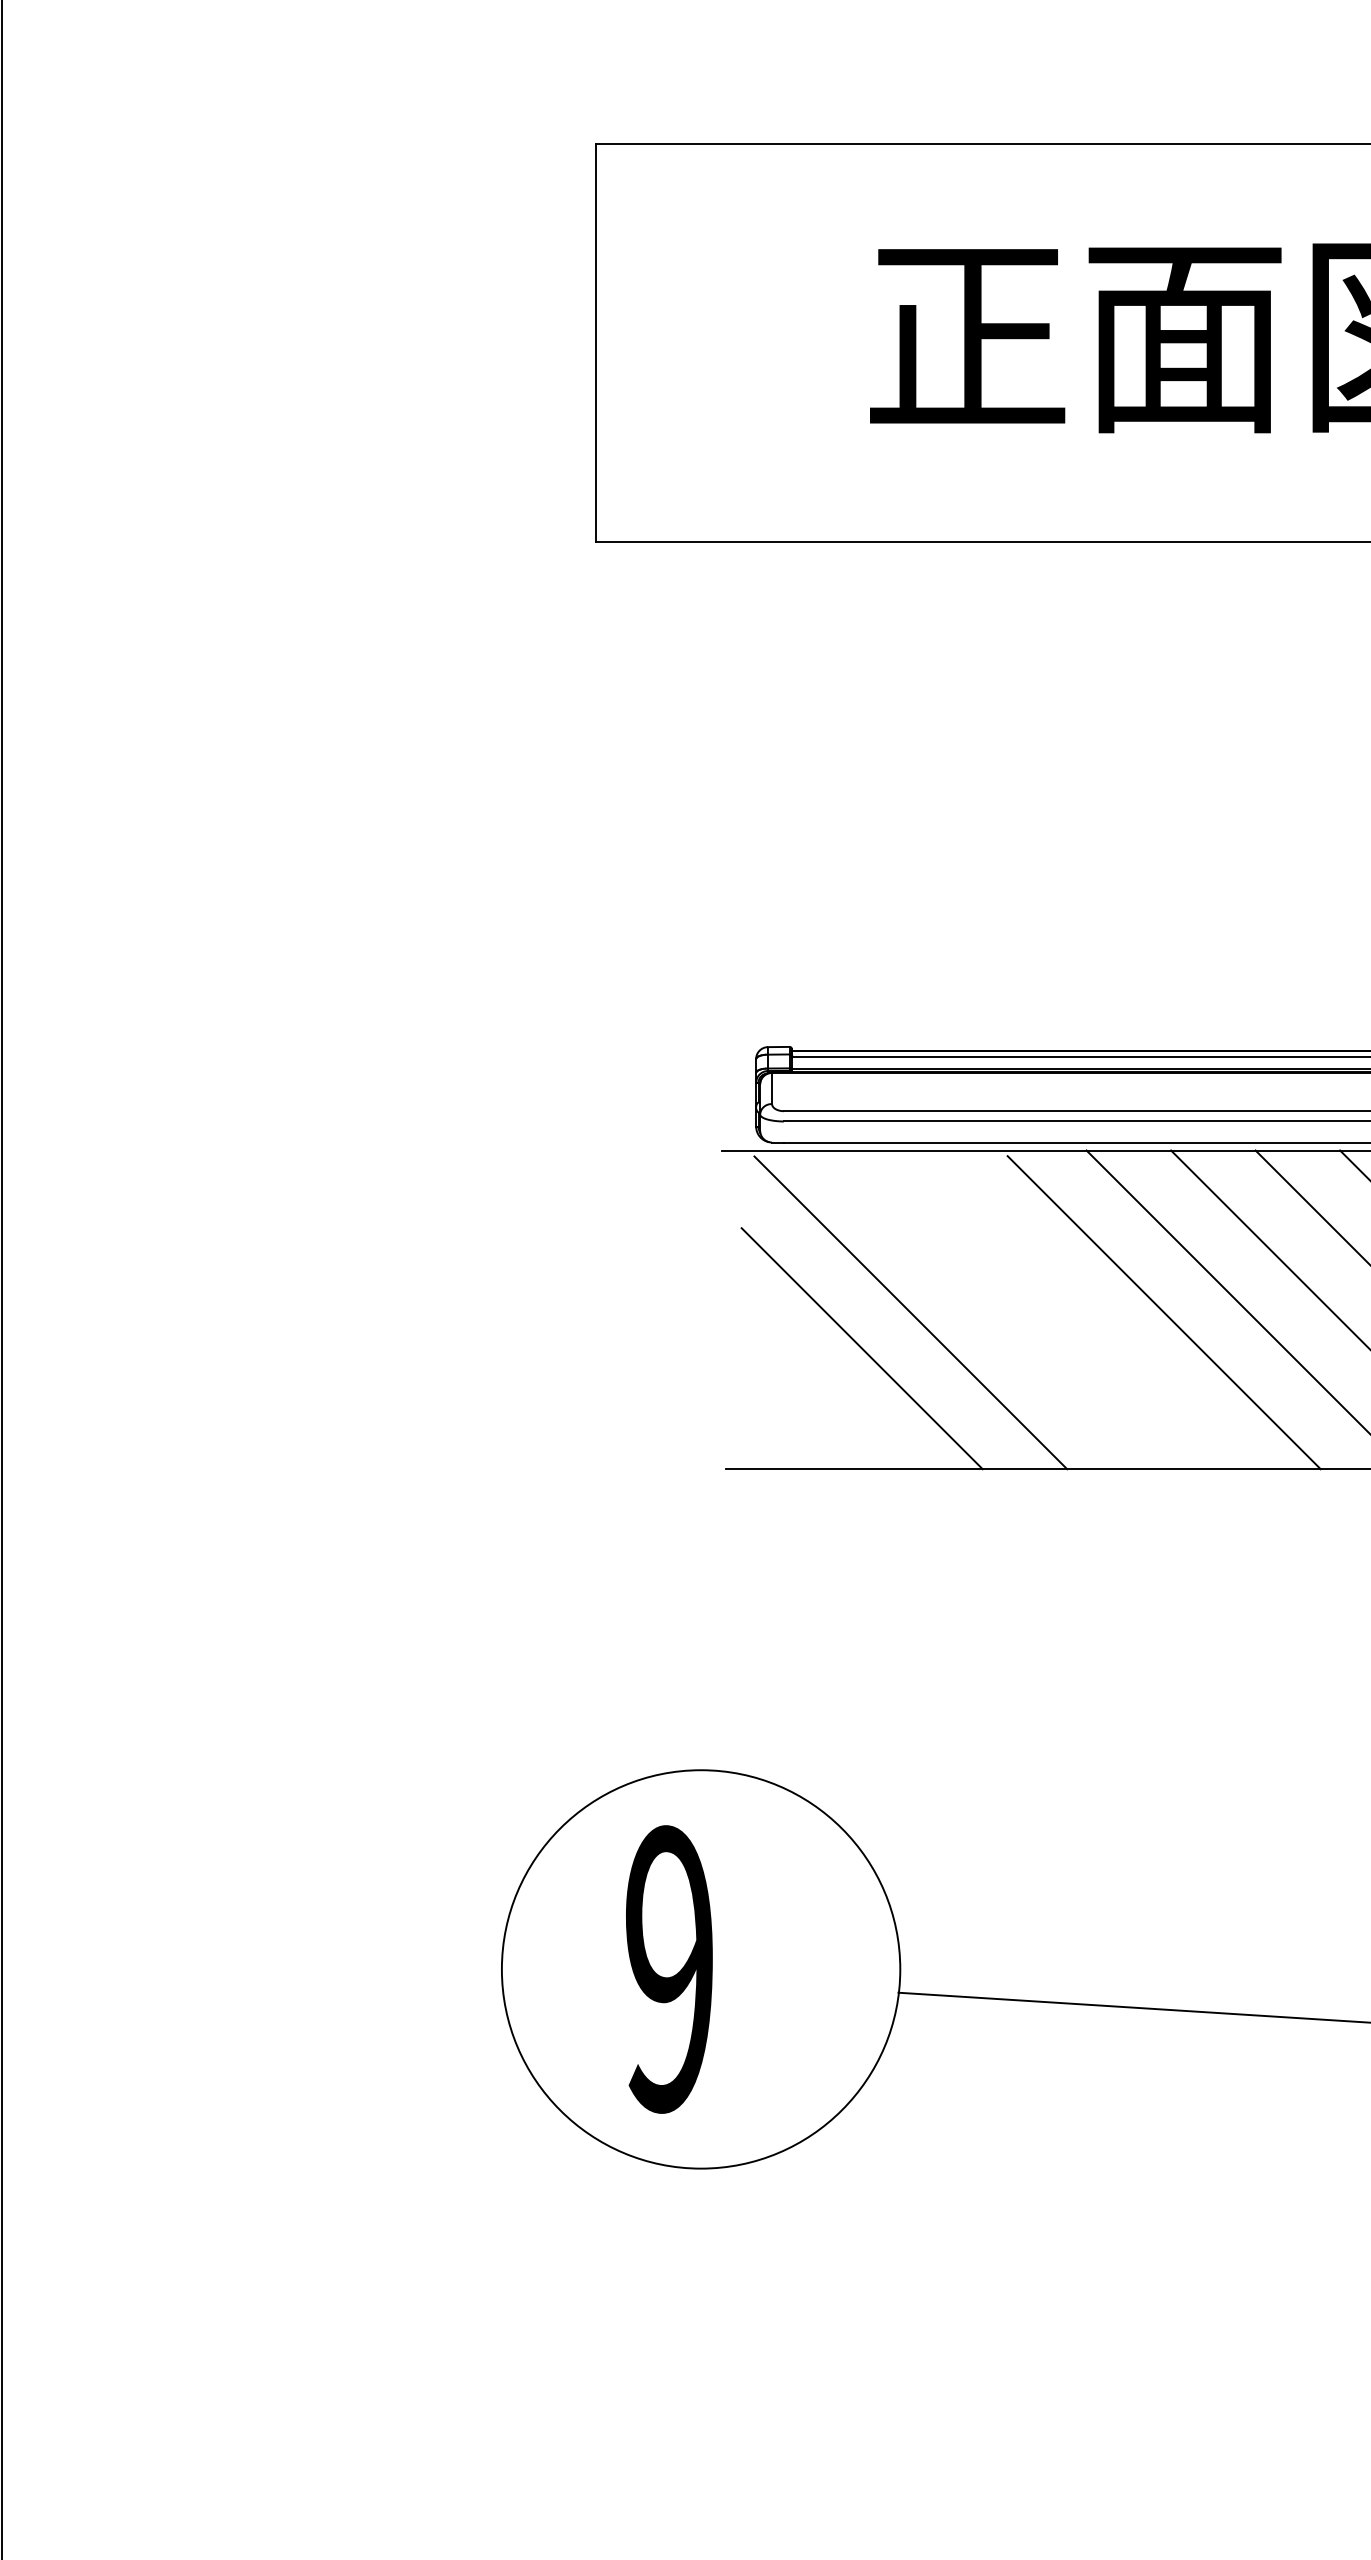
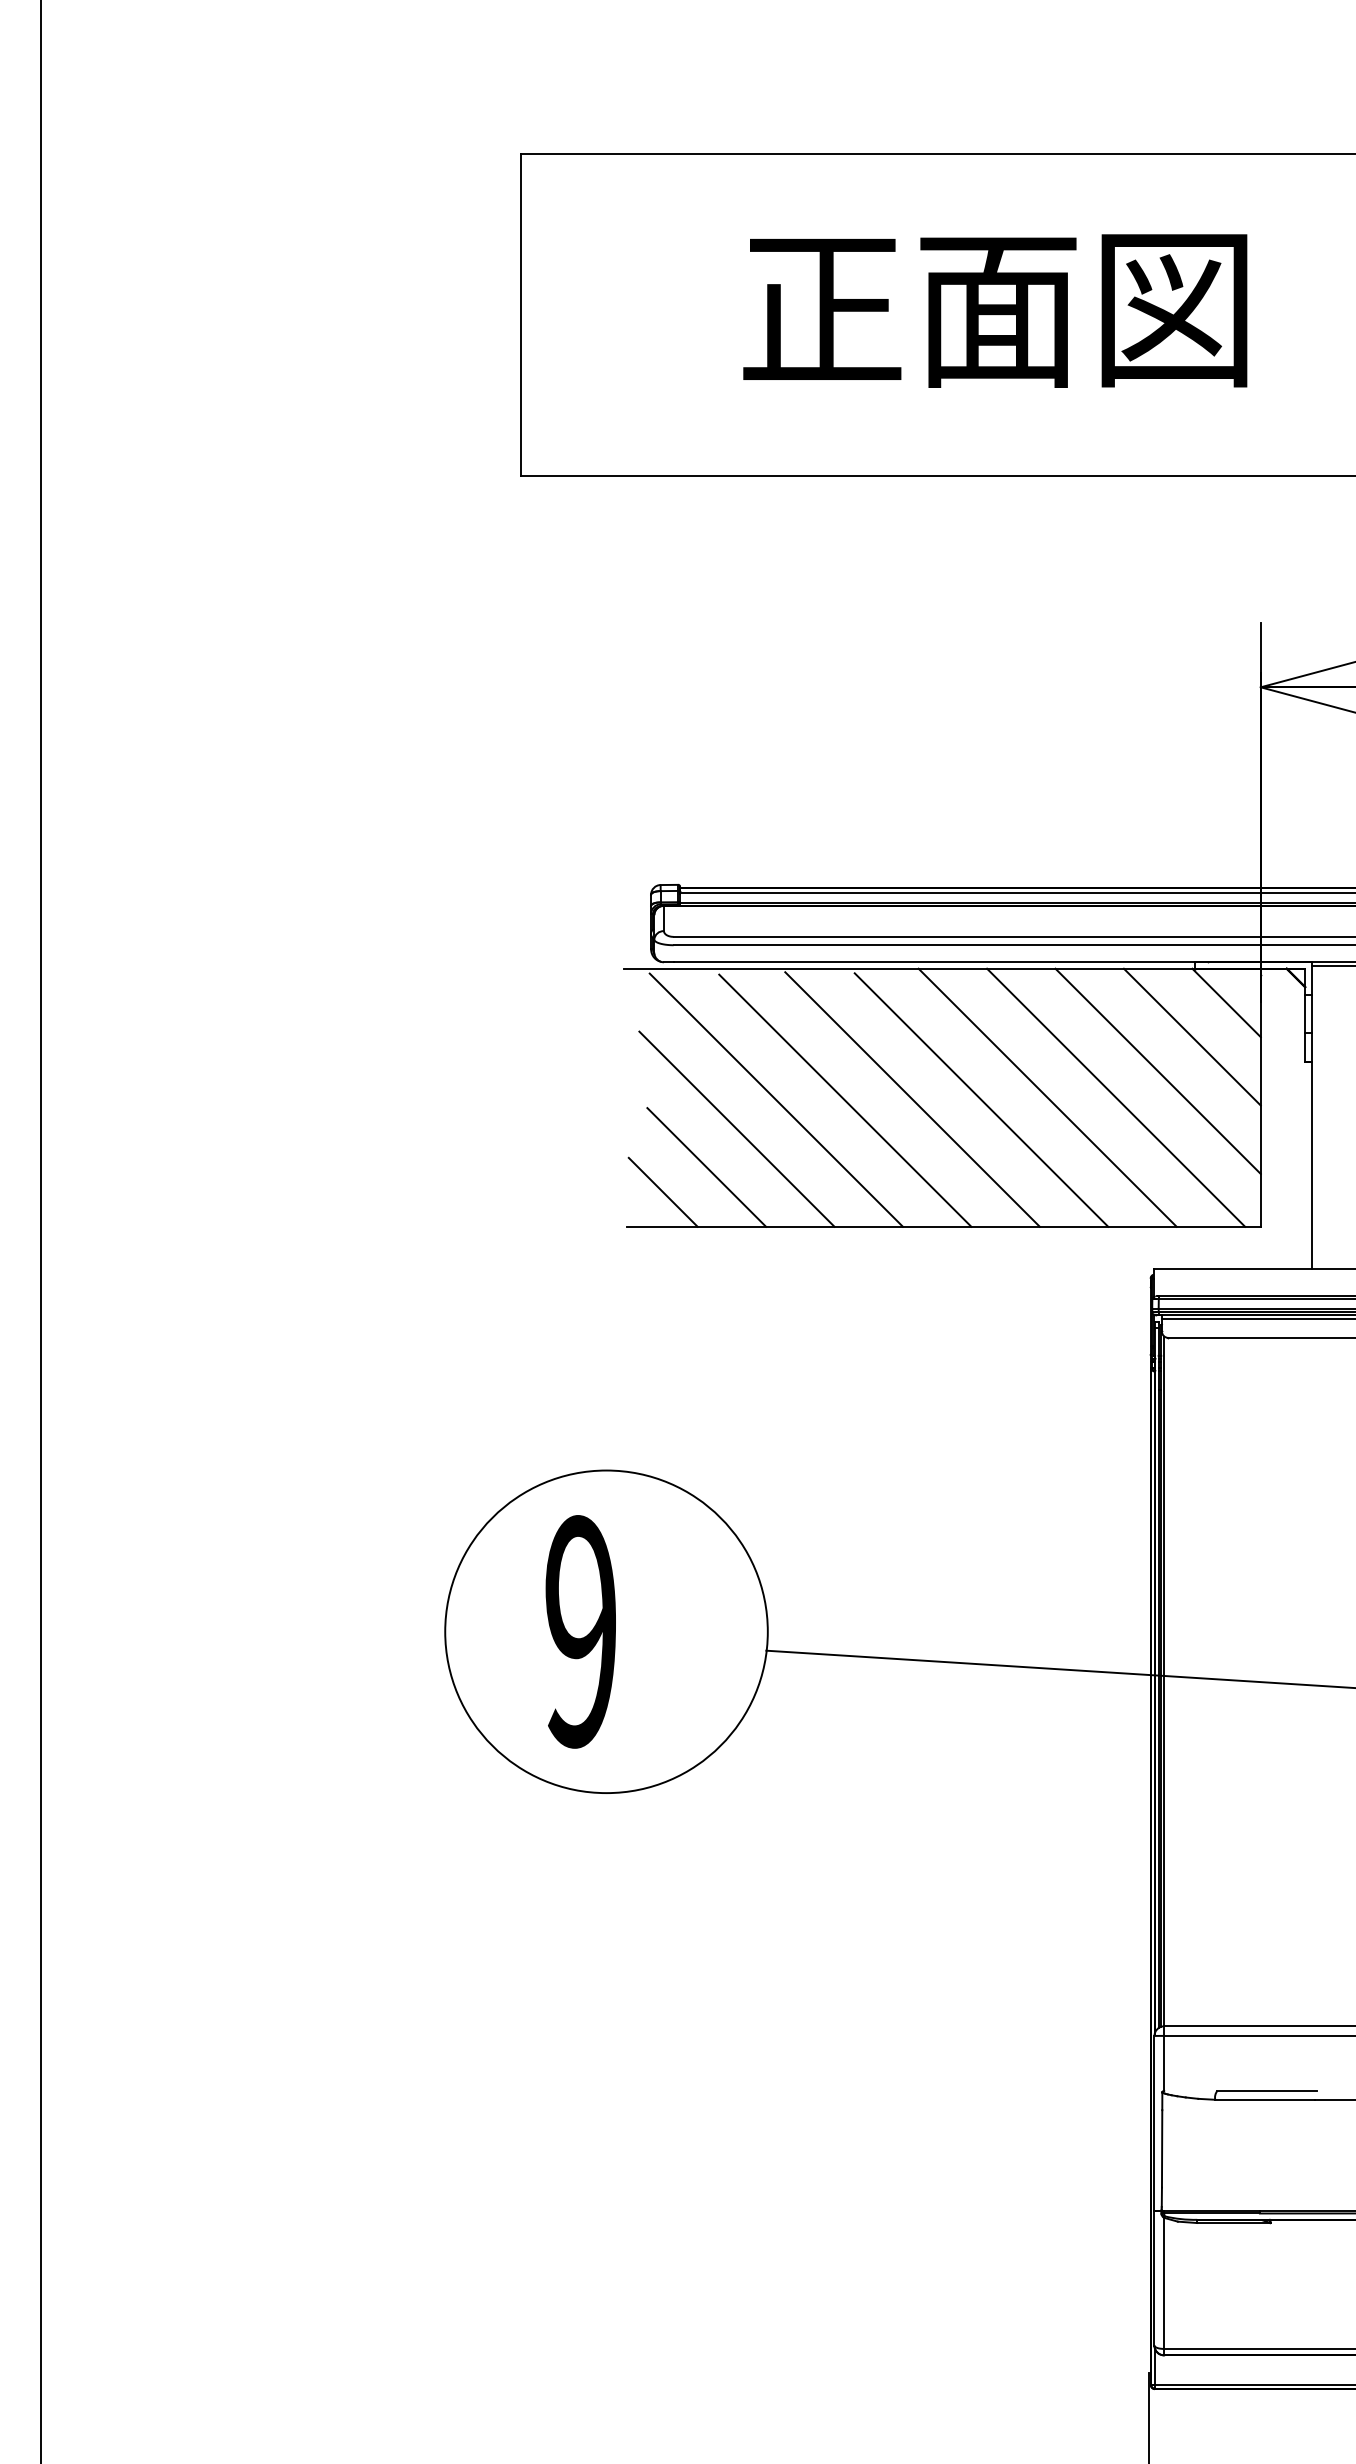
line: (1078, 1311) -> (912, 1099), added
line: (996, 1313) -> (845, 1100), added
line: (824, 1395) -> (706, 1167), added
line: (770, 1425) -> (662, 1191), added

